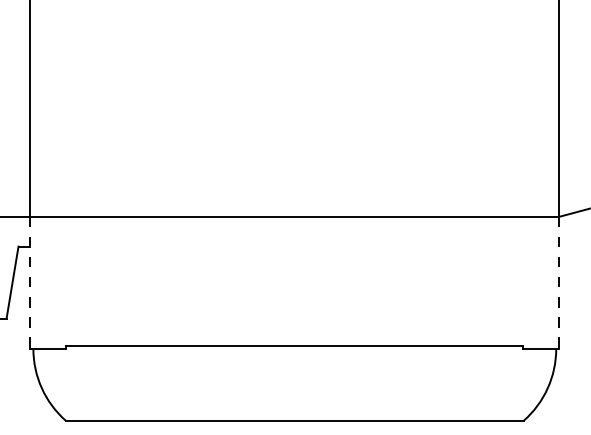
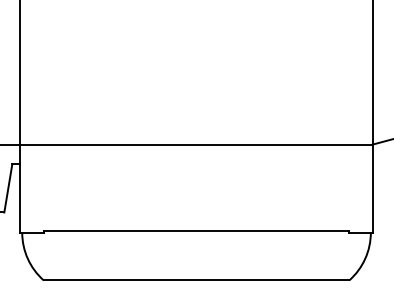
line: (30, 284) -> (20, 189), dashed -> solid
line: (558, 284) -> (372, 189), dashed -> solid

